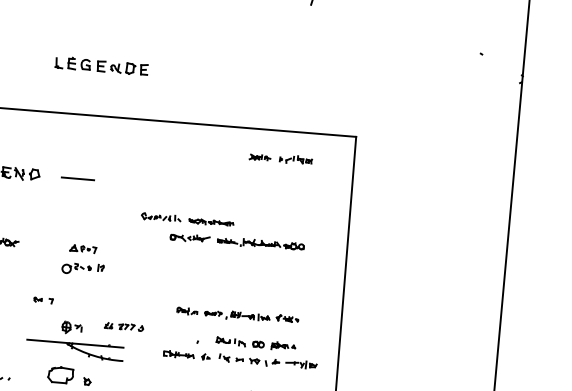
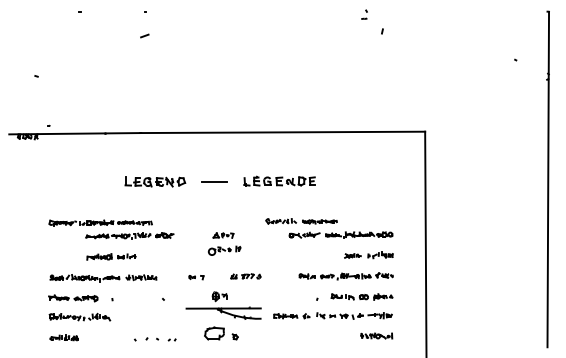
part: (101, 65) -> (279, 180), moved
part: (280, 158) -> (368, 255), moved
part: (223, 232) -> (329, 228), moved
part: (123, 326) -> (245, 276), moved
part: (239, 359) -> (332, 315), moved

